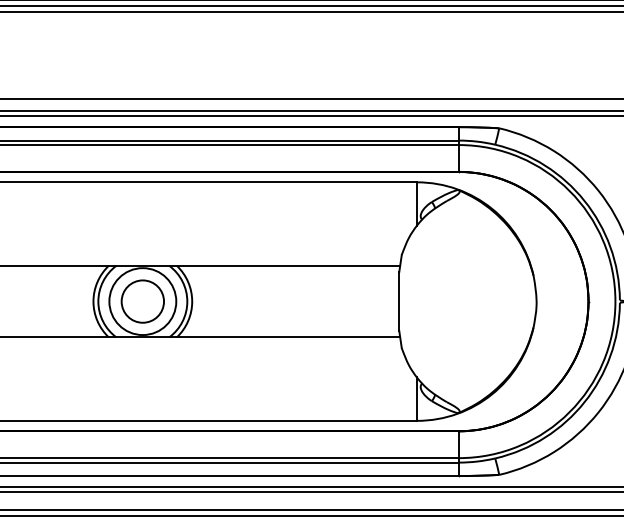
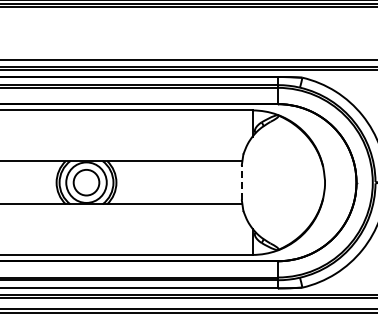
line: (398, 301) -> (241, 182), solid -> dashed

